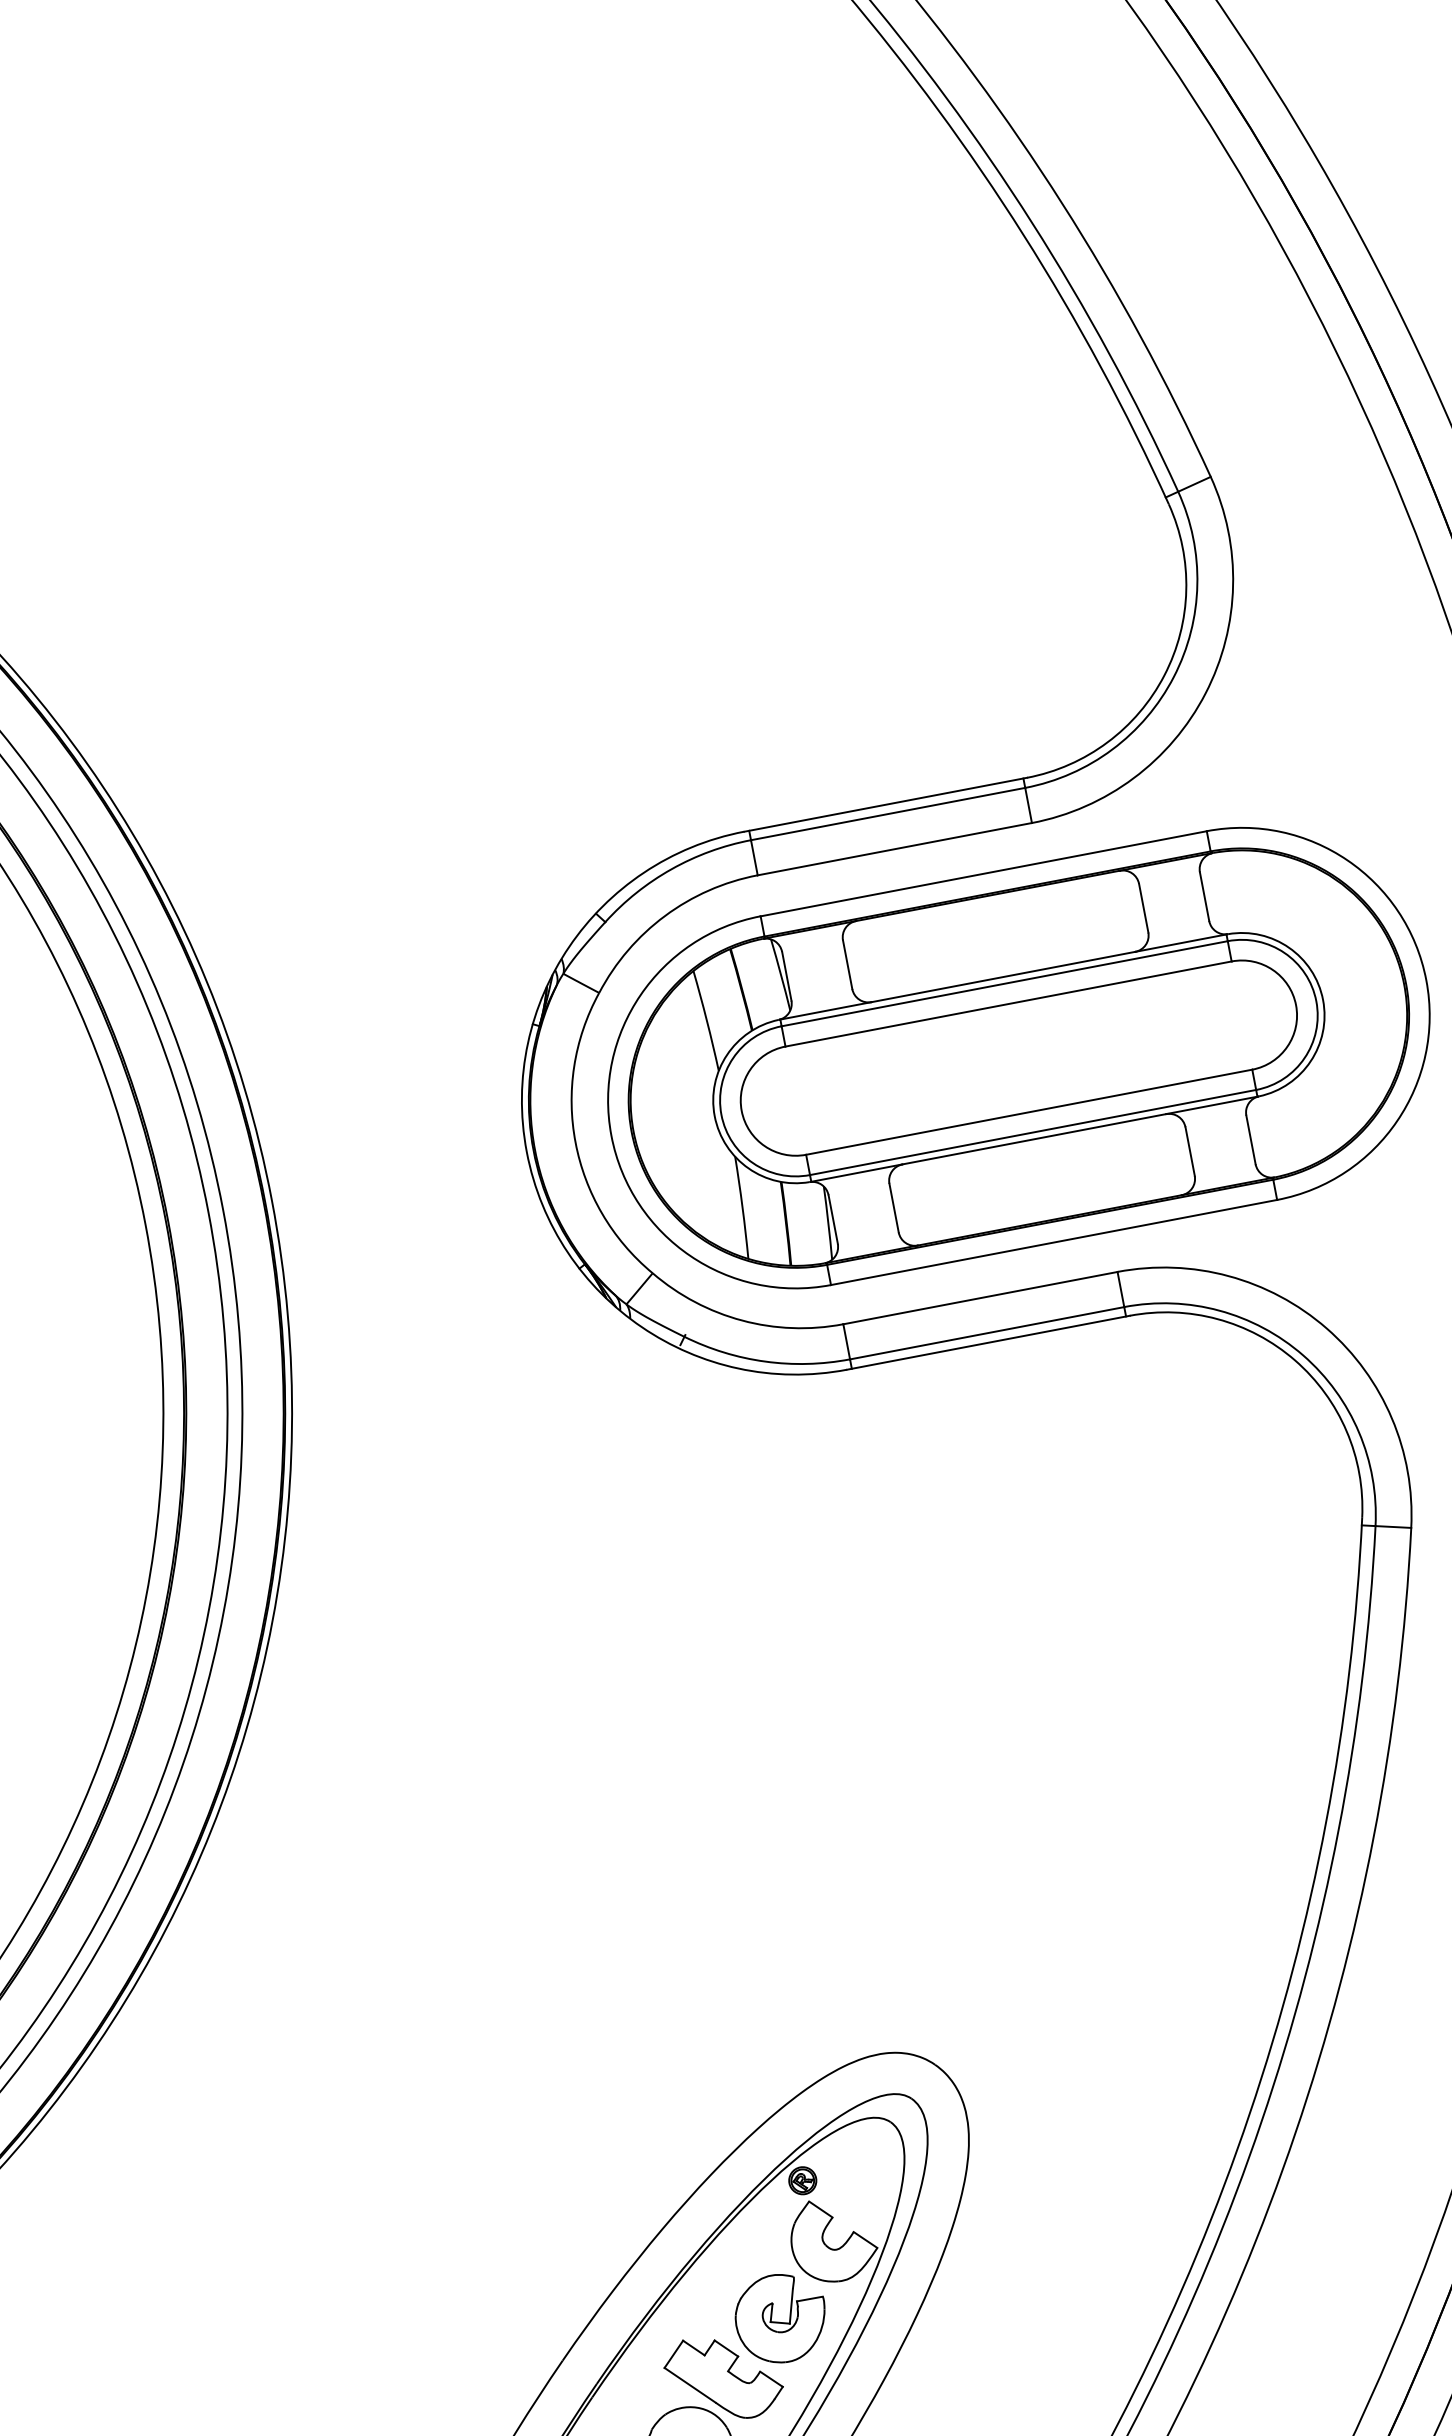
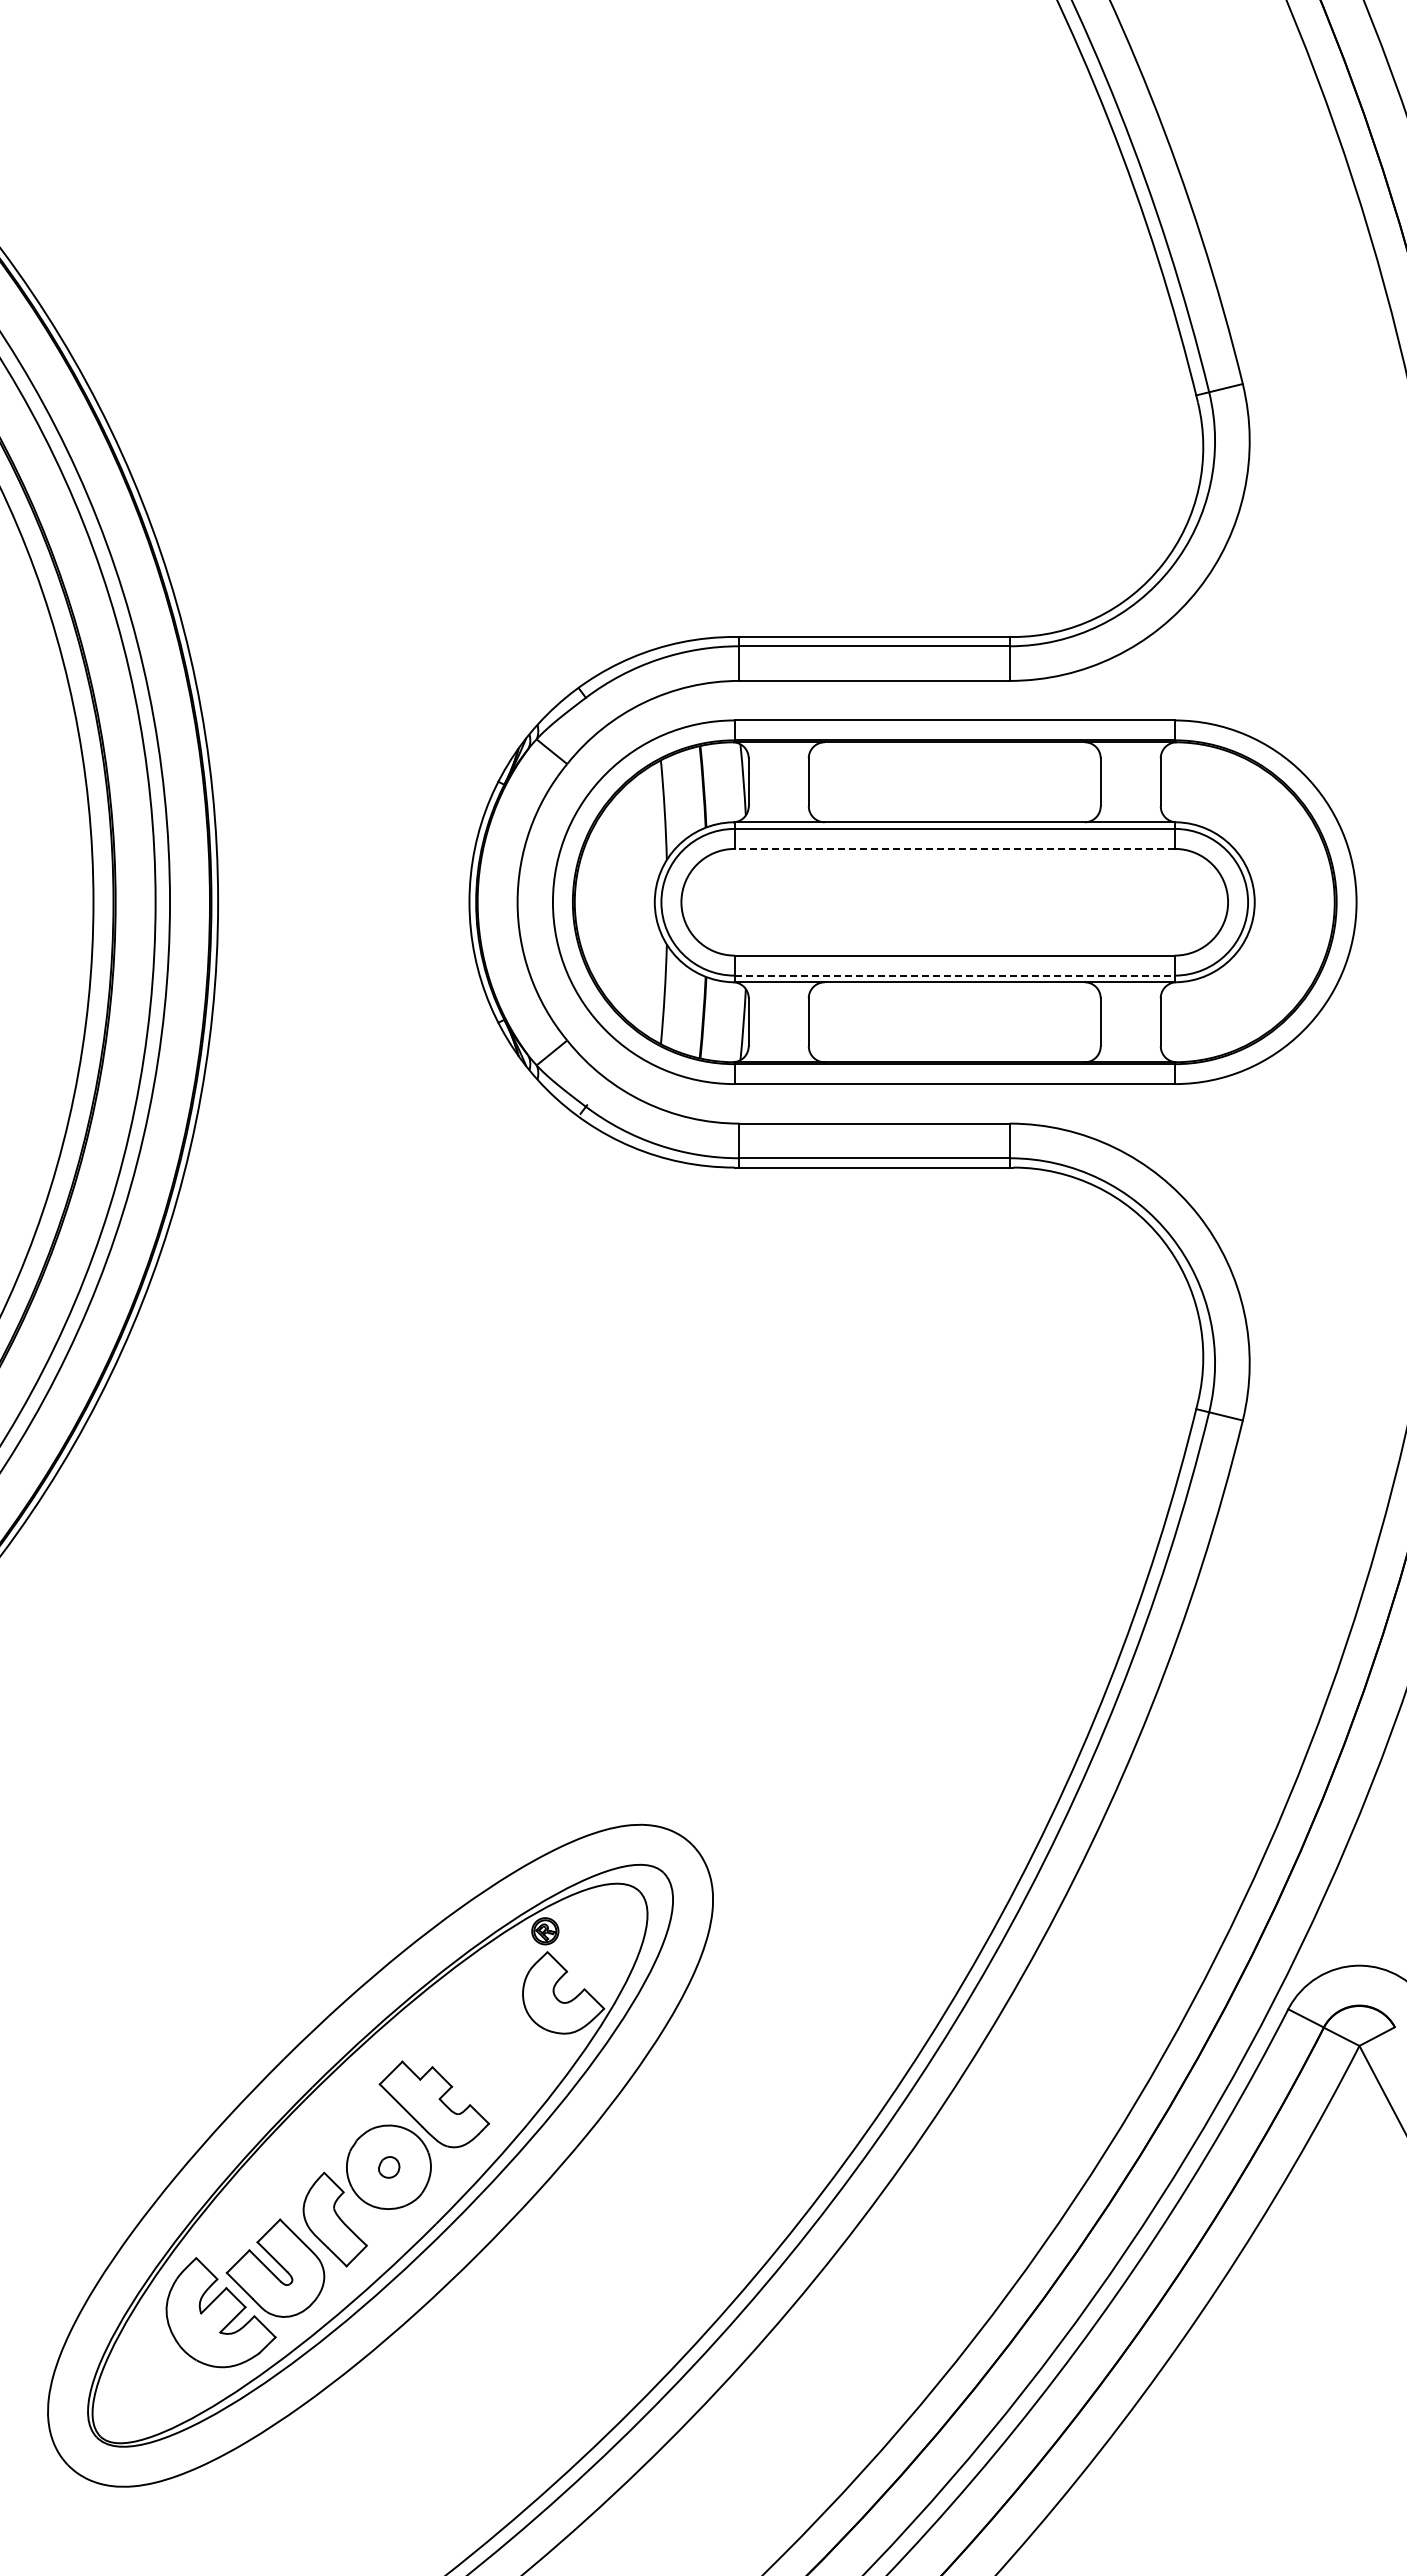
line: (1008, 1003) -> (954, 848), solid -> dashed
line: (1032, 1132) -> (954, 975), solid -> dashed
part: (780, 2318) -> (499, 2058), removed

